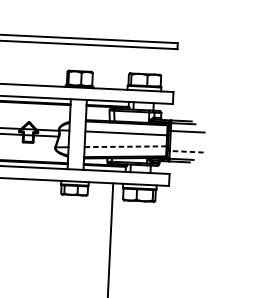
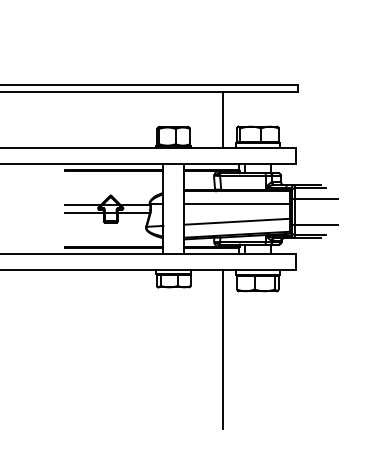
line: (118, 68) -> (223, 120), added
line: (125, 146) -> (236, 221), dashed -> solid
line: (186, 151) -> (316, 224), dashed -> solid

